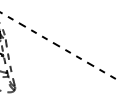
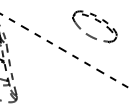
part: (85, 23) -> (94, 26), added

